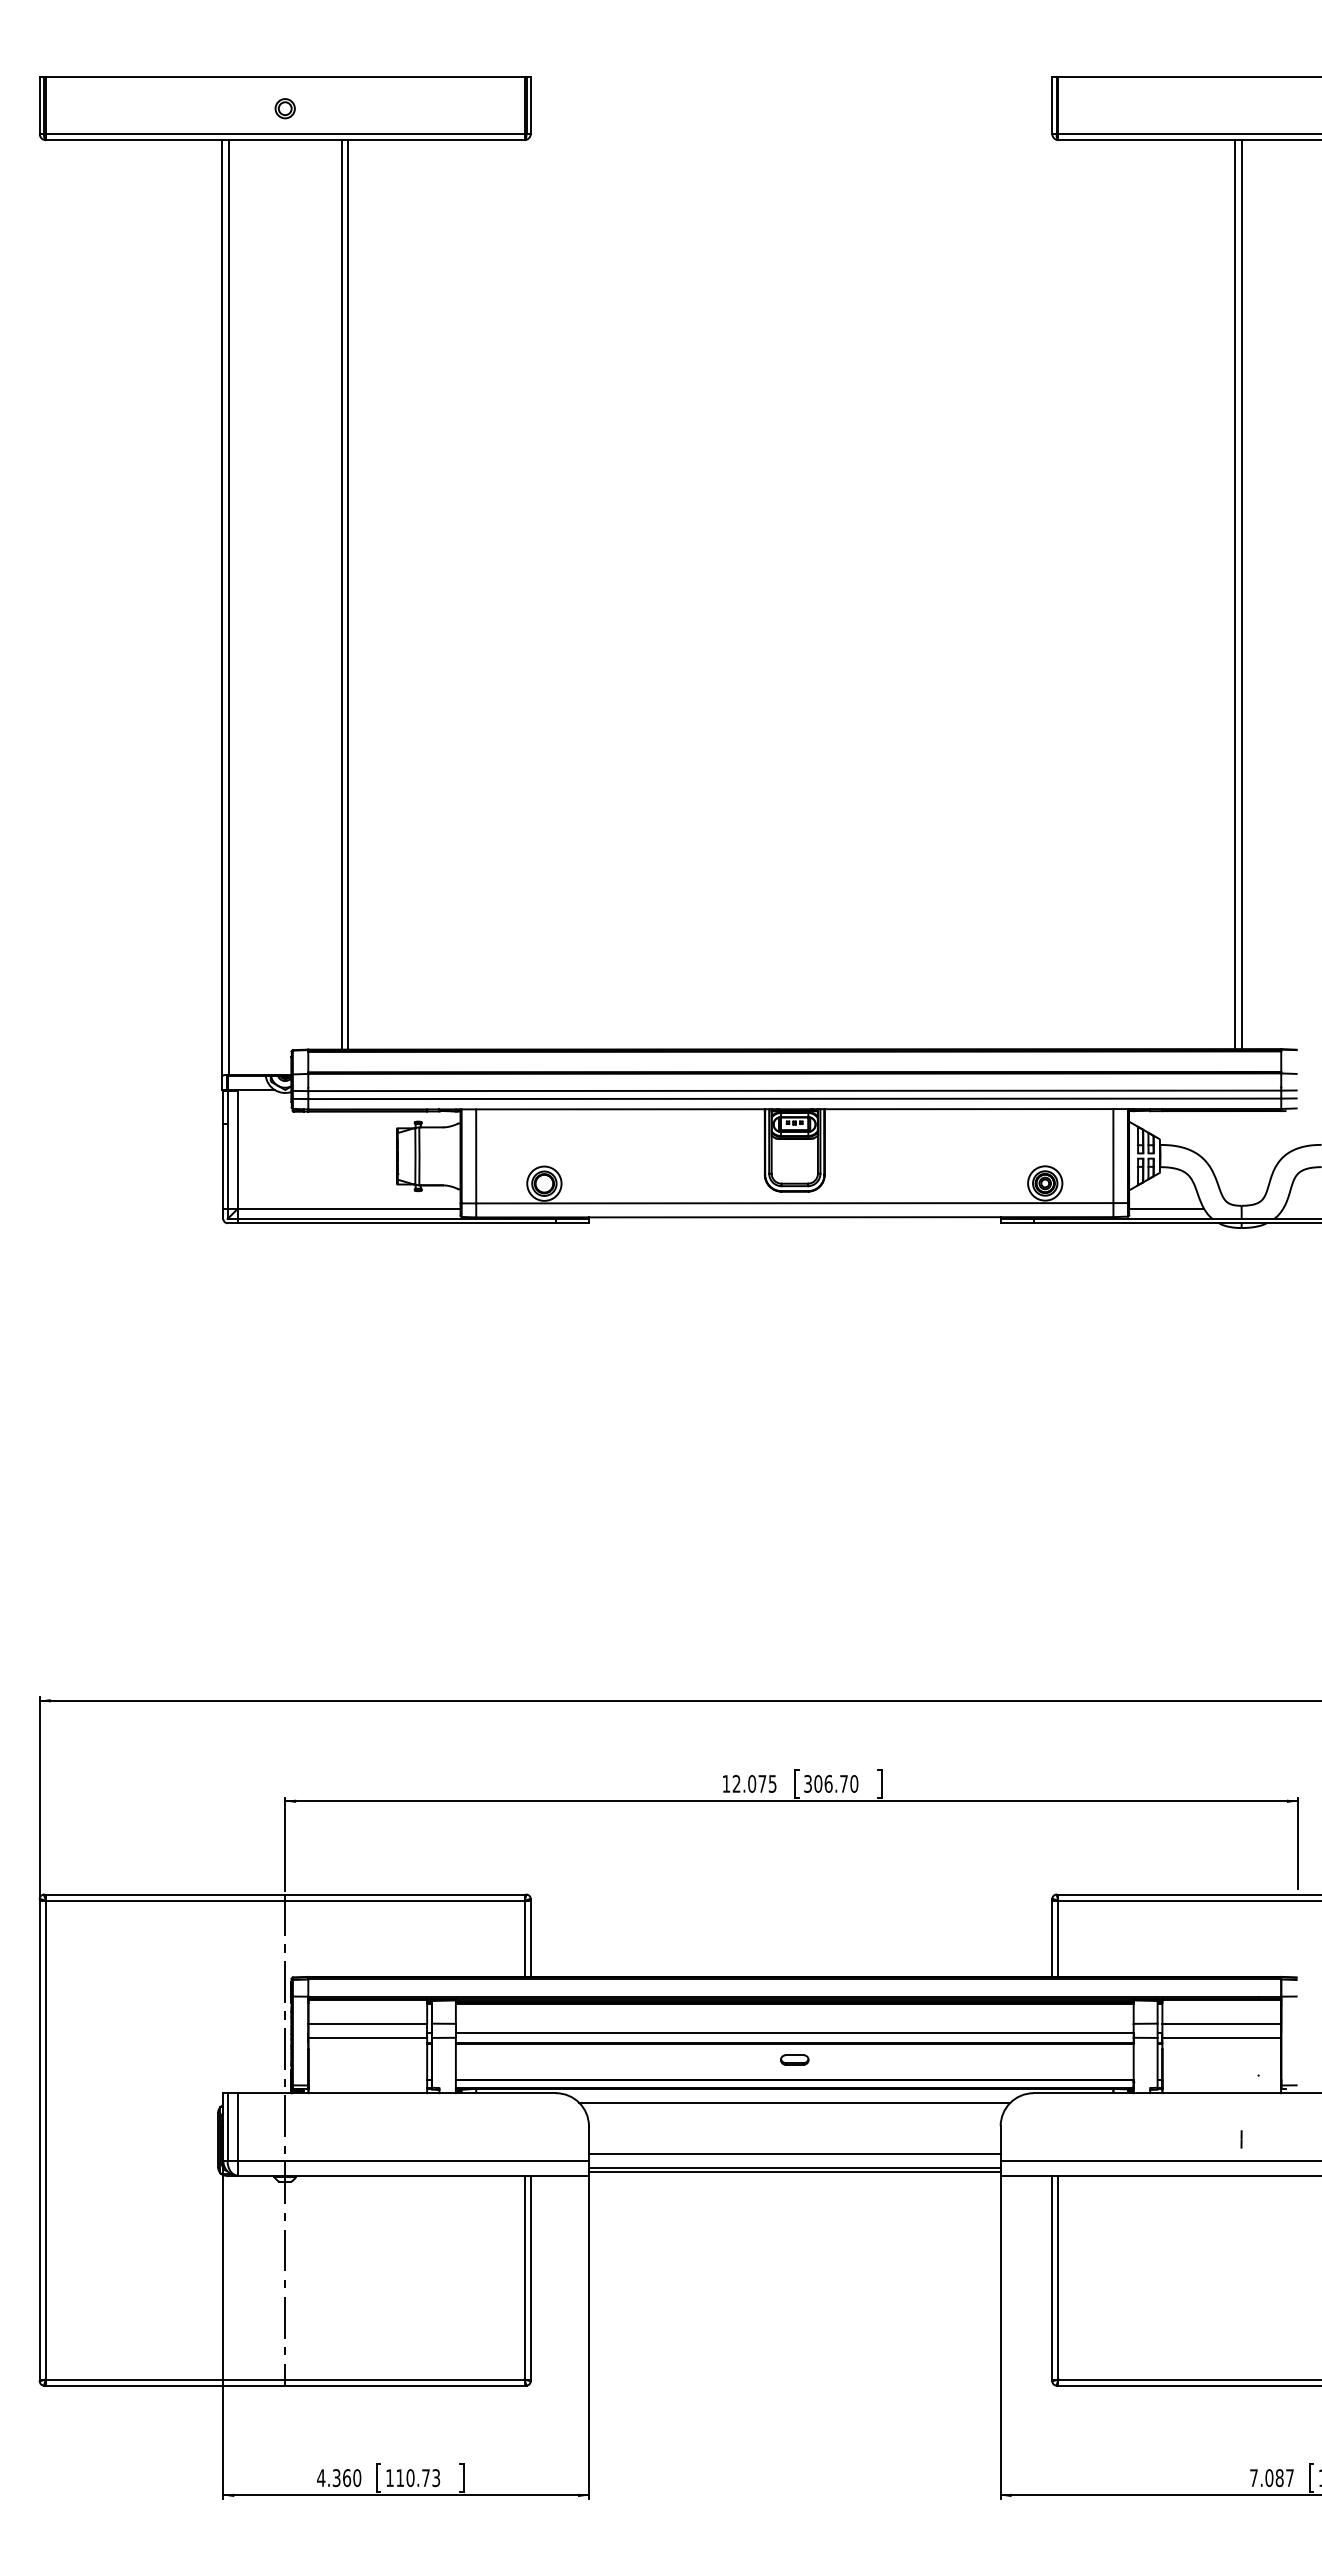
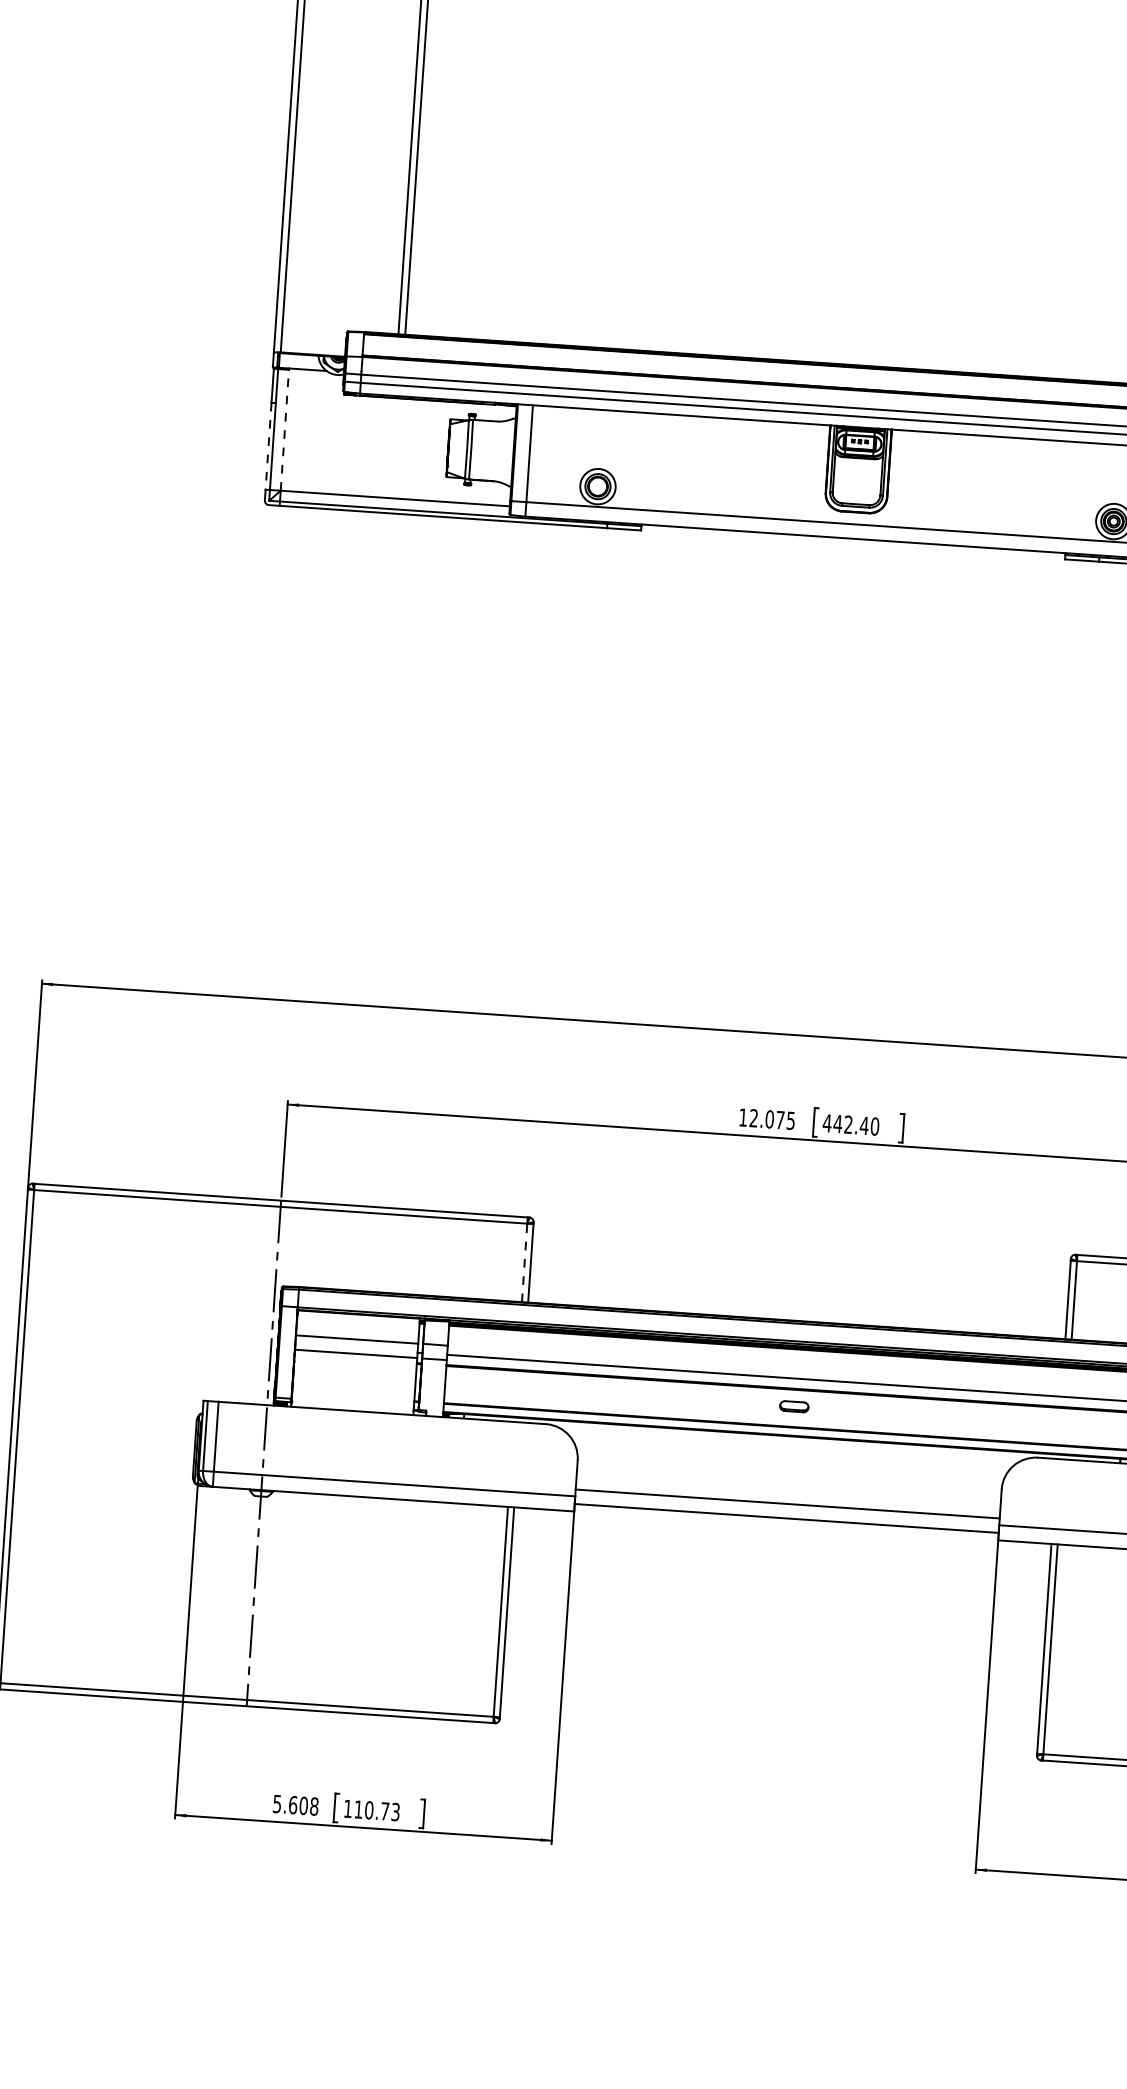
line: (238, 1149) -> (285, 429), solid -> dashed
line: (223, 1166) -> (268, 446), solid -> dashed
text: (825, 1783) -> (845, 1124), 306.70 -> 442.40
line: (524, 1938) -> (524, 1262), solid -> dashed
line: (794, 2102) -> (791, 1450), removed
line: (794, 2171) -> (786, 1521), removed
text: (339, 2478) -> (296, 1805), 4.360 -> 5.608

